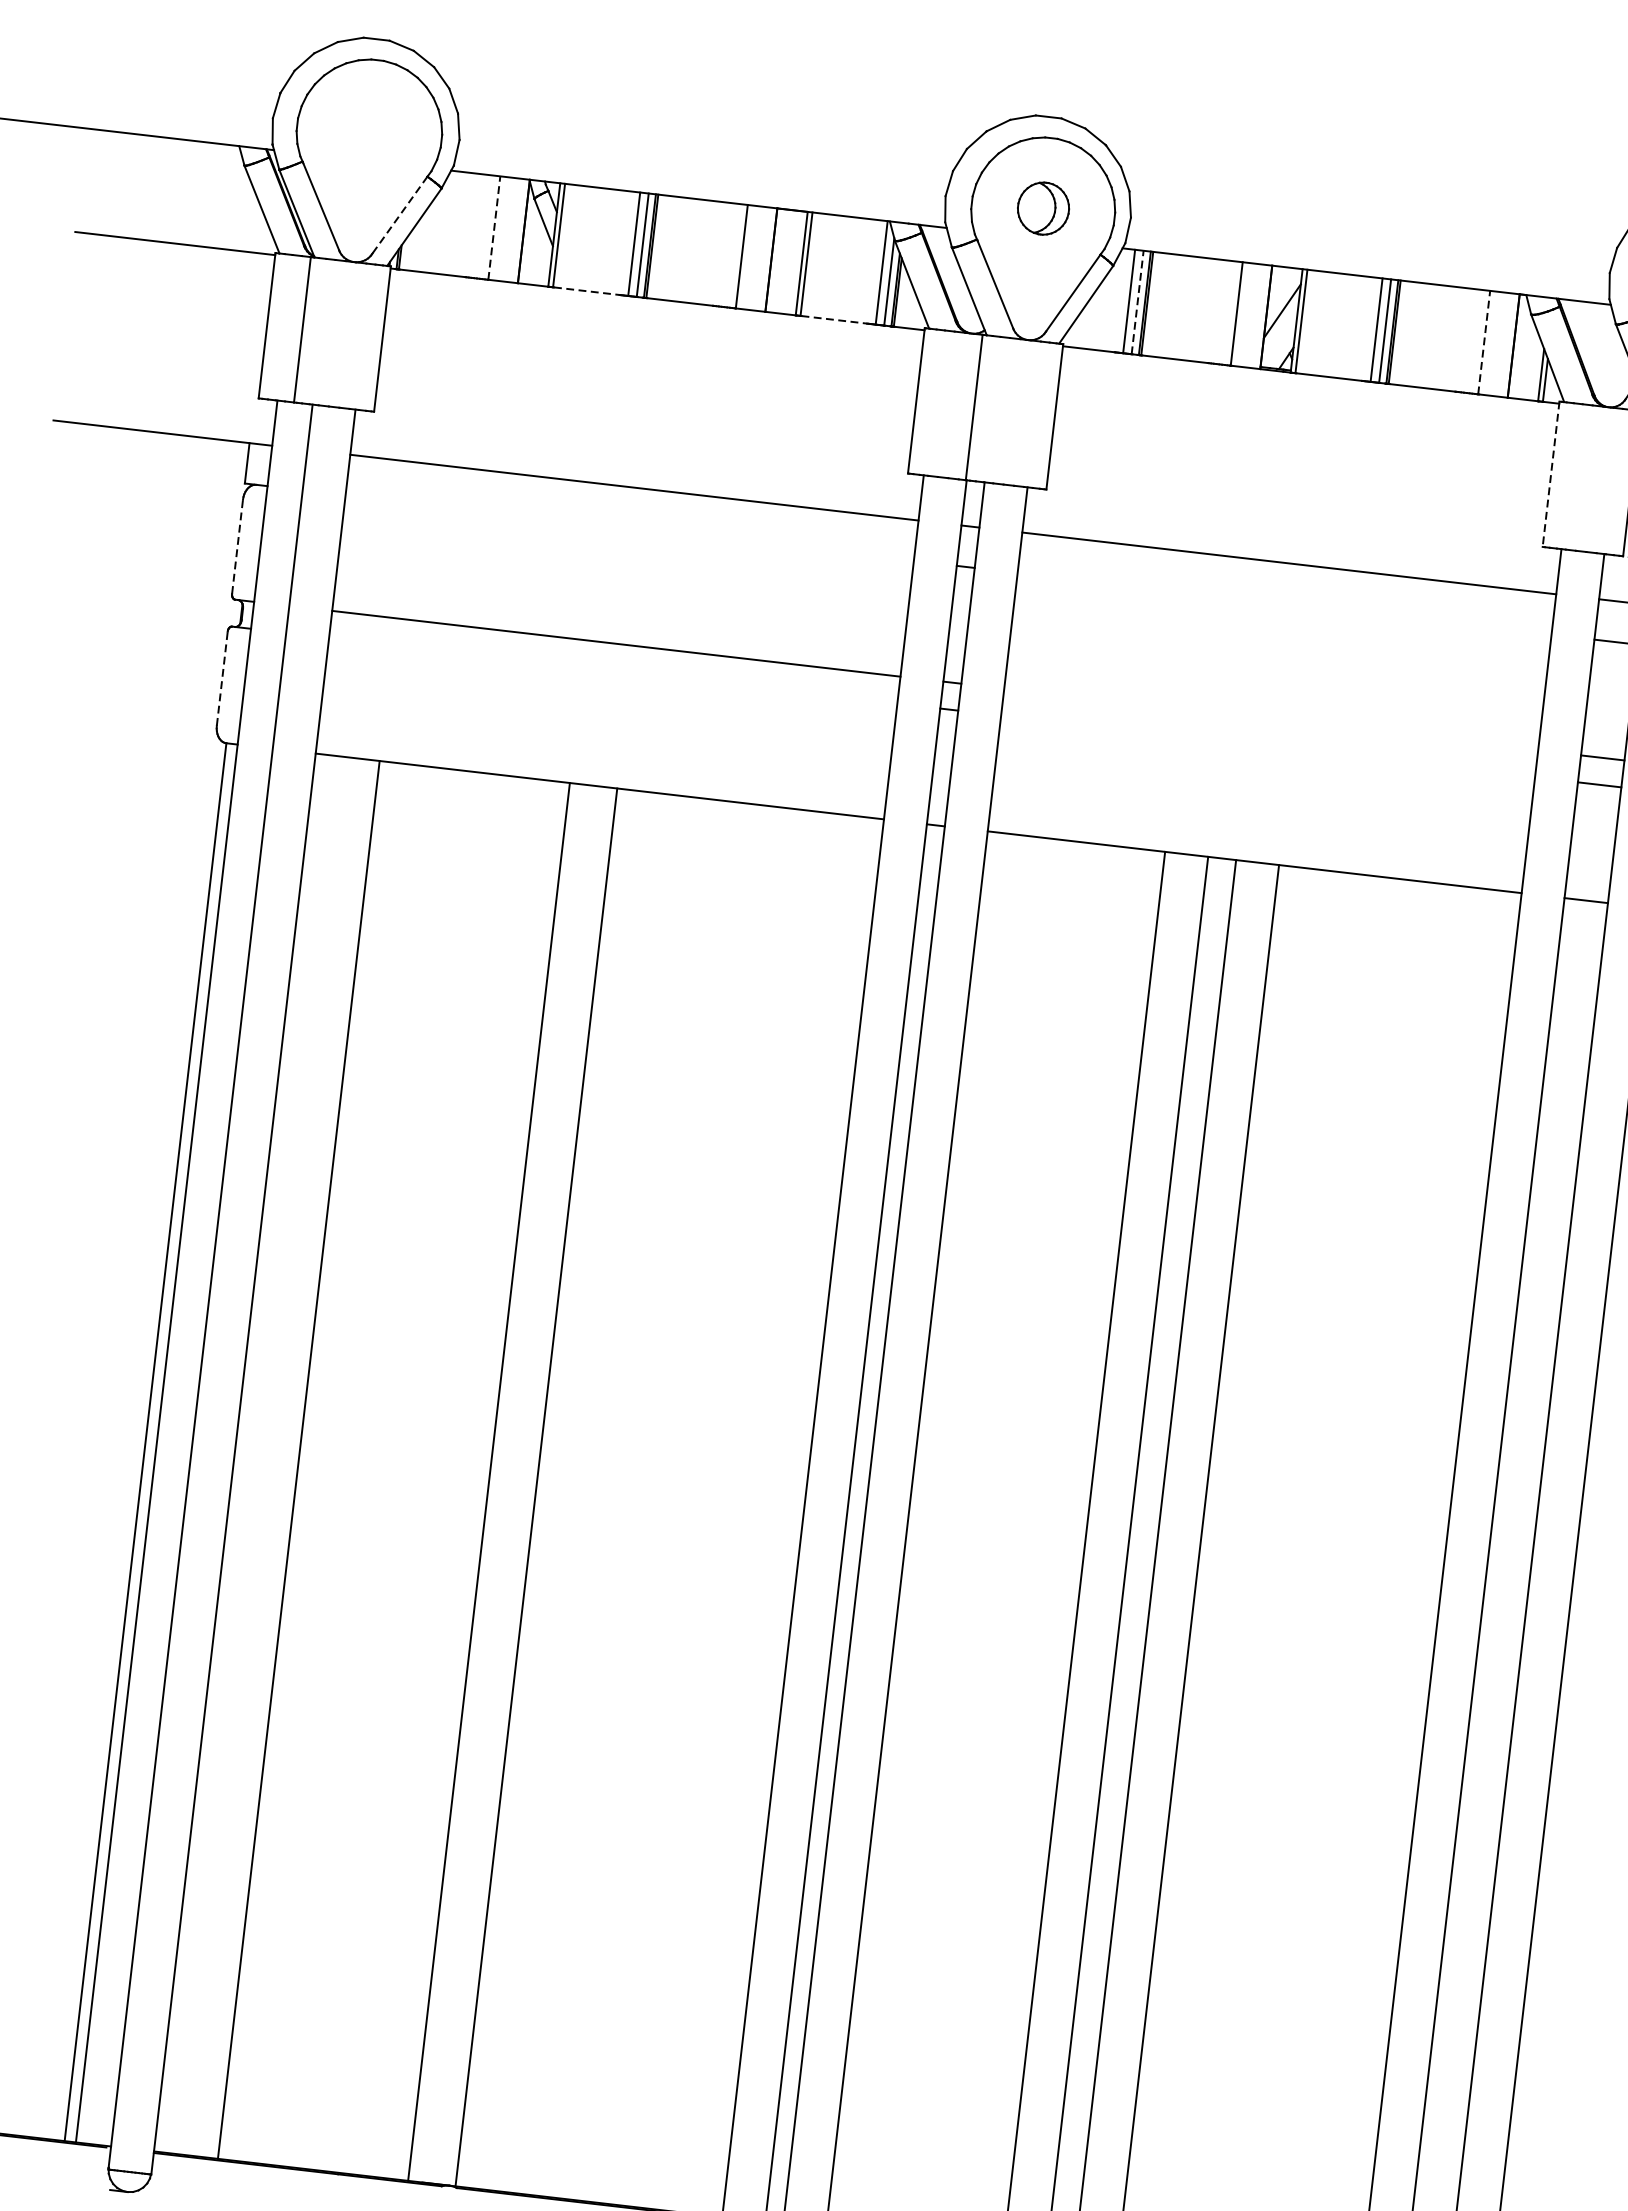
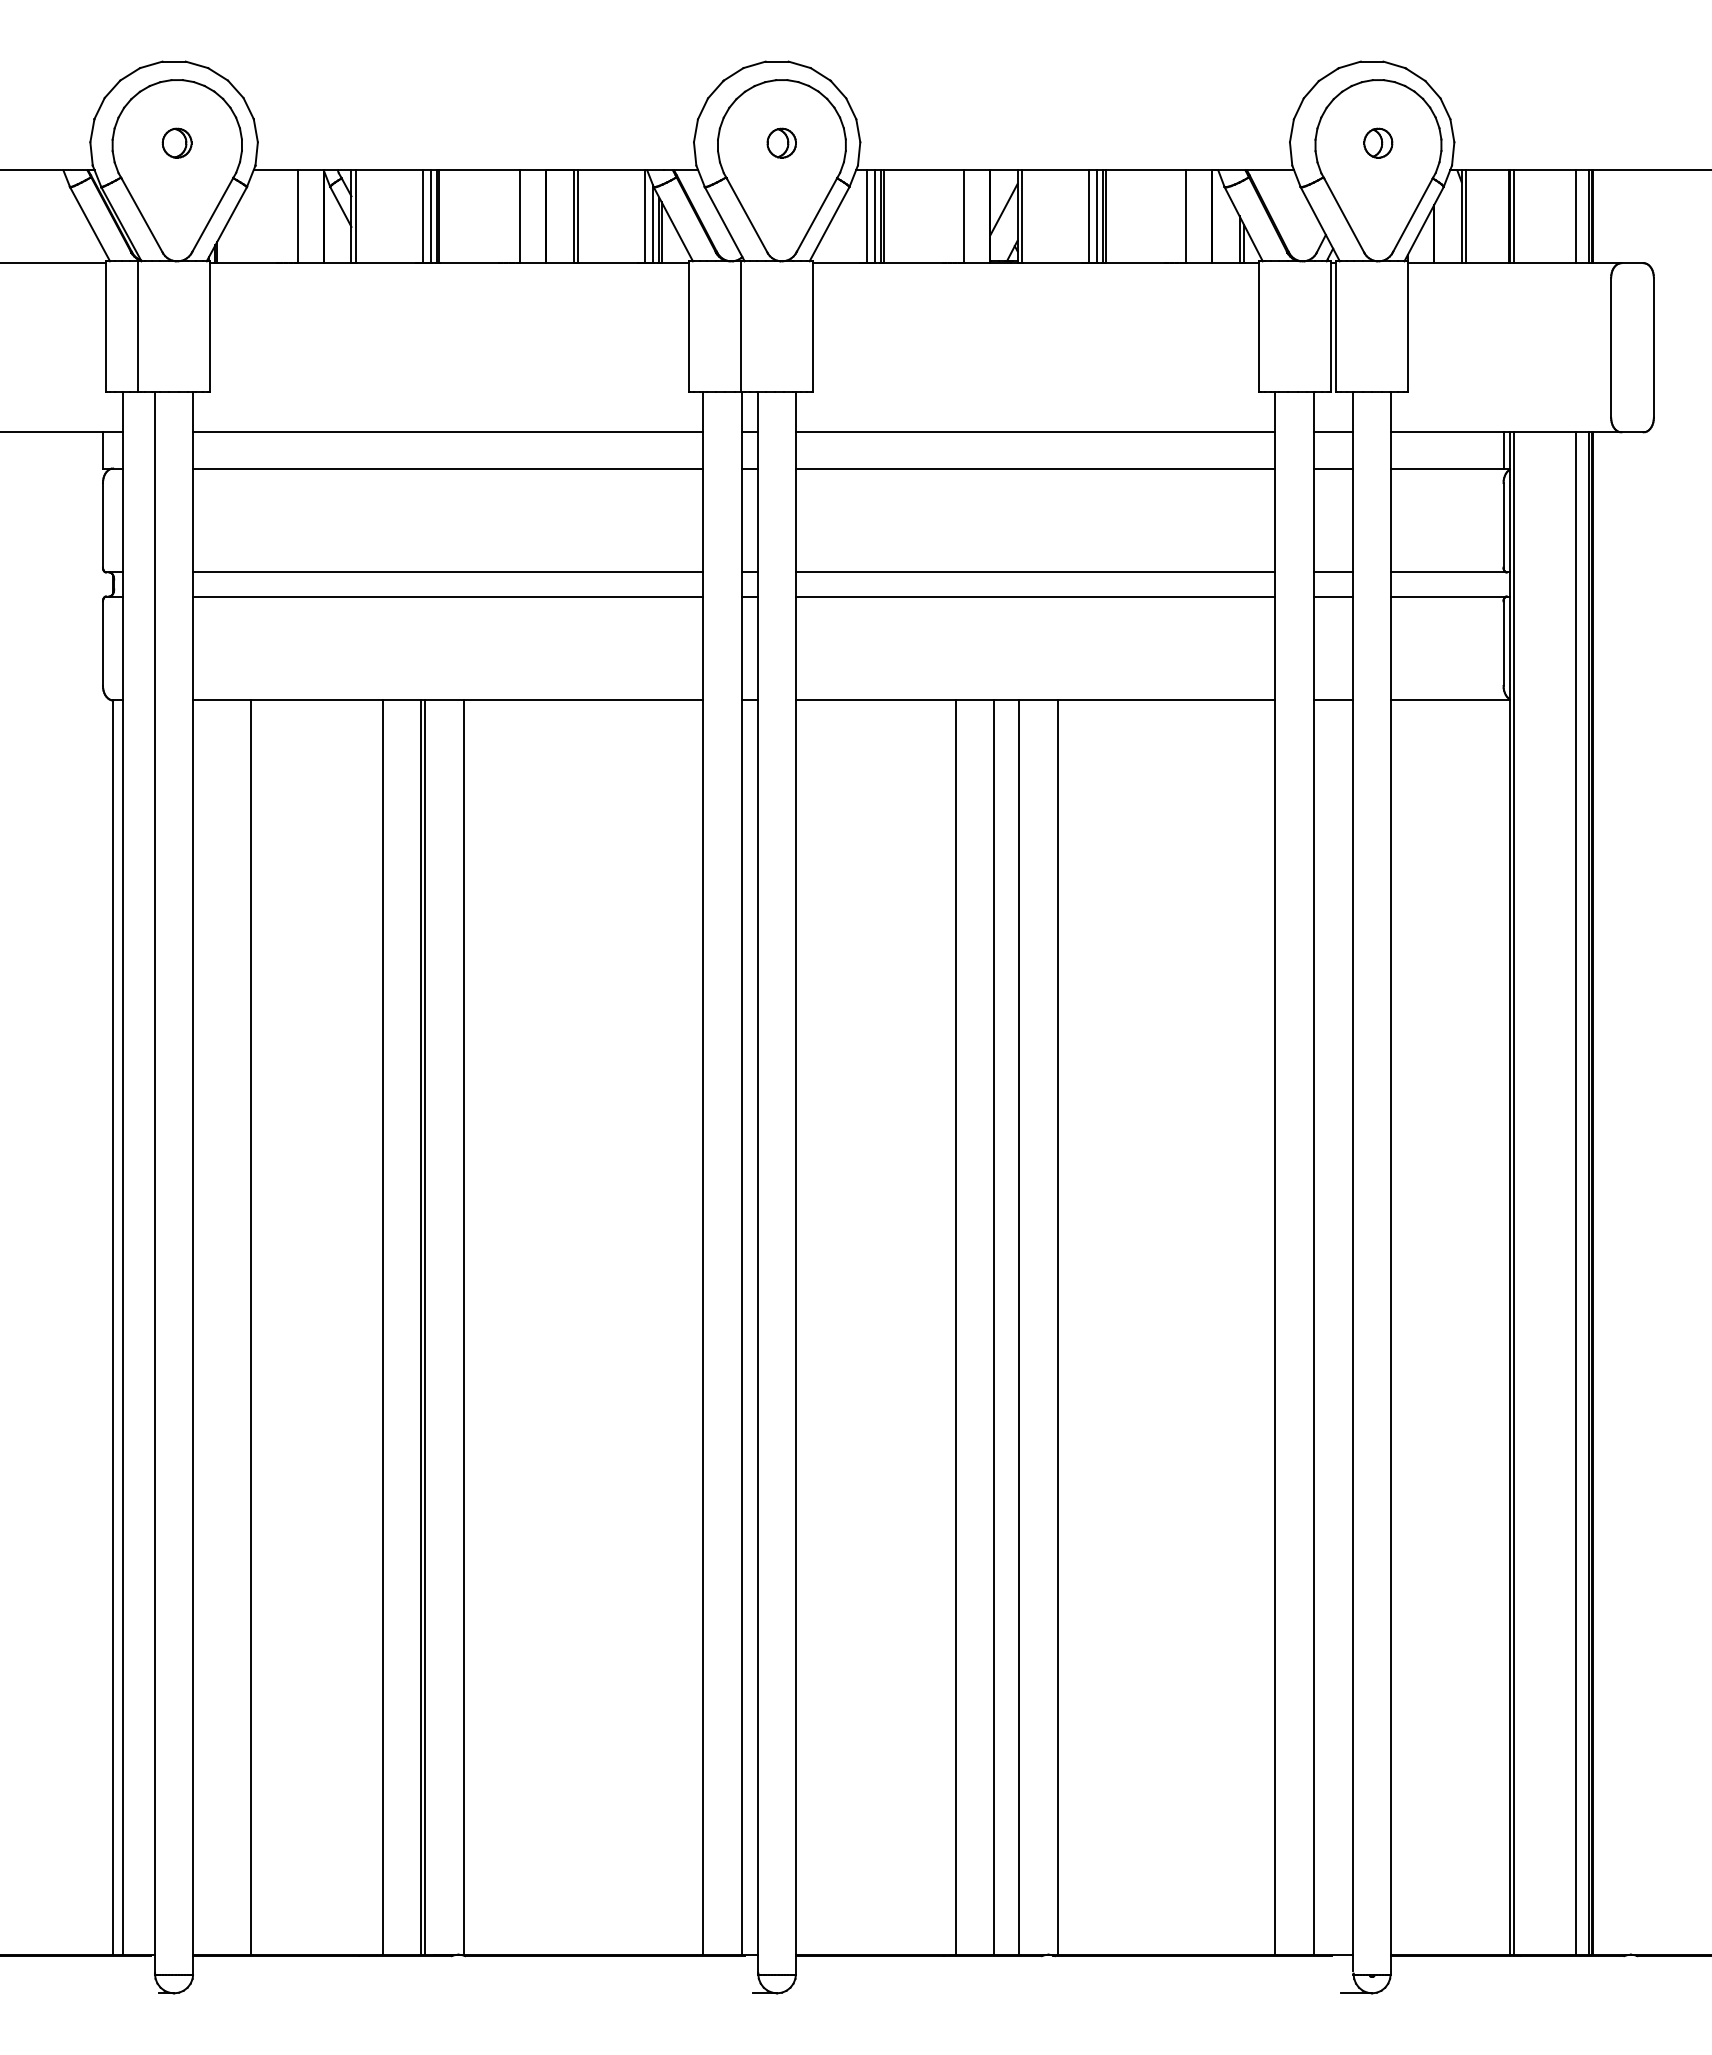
part: (368, 129) -> (176, 142), added
part: (1043, 207) -> (781, 142), size x0.62
line: (400, 214) -> (213, 214), dashed -> solid
line: (494, 227) -> (297, 216), dashed -> solid
line: (587, 291) -> (386, 263), dashed -> solid
line: (1137, 302) -> (874, 216), dashed -> solid
line: (834, 320) -> (608, 263), dashed -> solid
line: (1483, 342) -> (1185, 216), dashed -> solid
line: (1550, 475) -> (1258, 327), dashed -> solid
line: (629, 528) -> (448, 468), added
line: (237, 545) -> (102, 524), dashed -> solid
line: (1284, 603) -> (1035, 468), added
line: (613, 670) -> (448, 596), added
line: (221, 678) -> (102, 643), dashed -> solid
line: (1270, 719) -> (1035, 572), added
line: (1267, 746) -> (1035, 596), added
line: (445, 1476) -> (382, 1327), added
line: (493, 1482) -> (425, 1327), added

